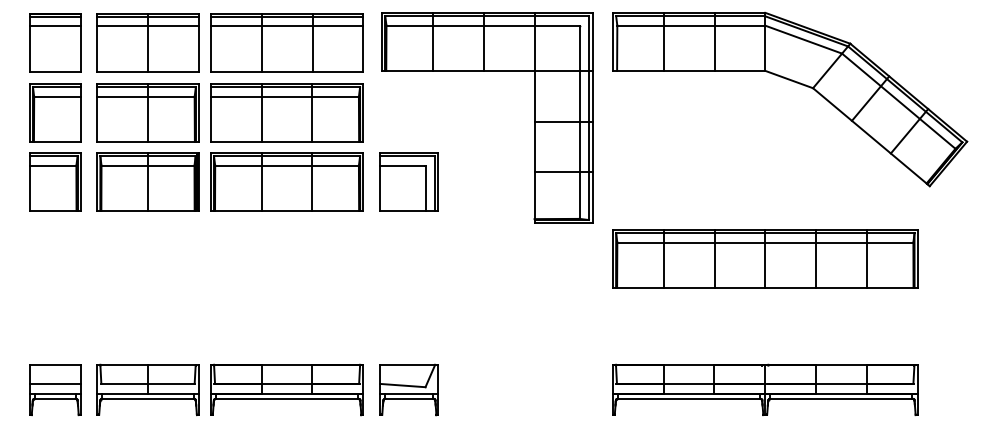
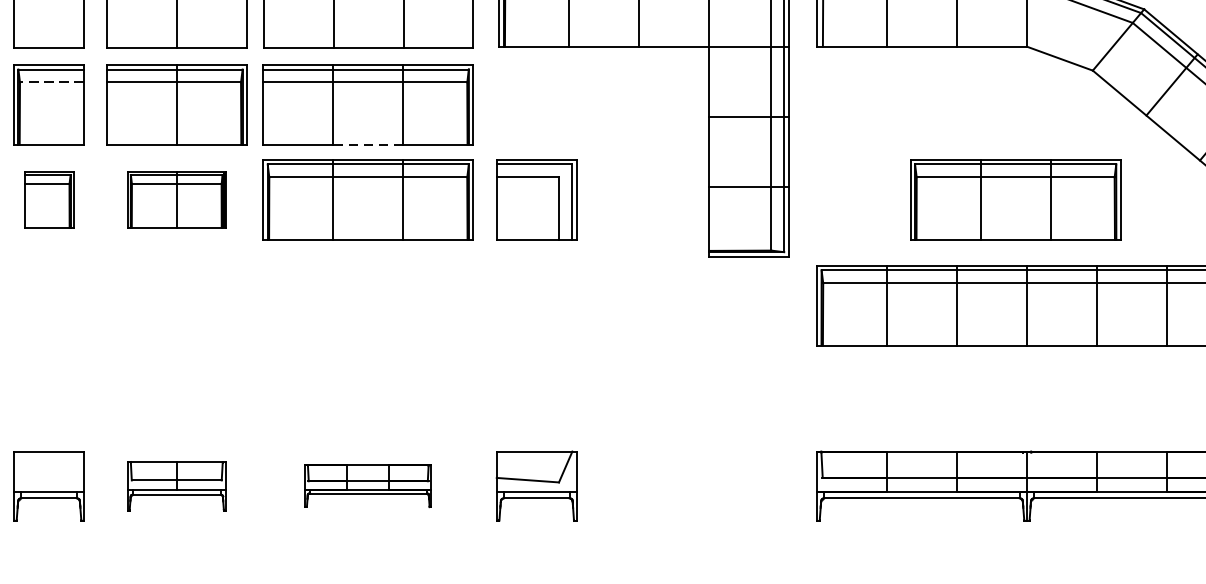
line: (56, 96) -> (50, 82), solid -> dashed
line: (287, 141) -> (368, 143), solid -> dashed
part: (55, 181) -> (49, 199), size x0.7
part: (147, 181) -> (176, 199), size x0.7
part: (756, 181) -> (1014, 199), added
line: (54, 383) -> (47, 477), removed
part: (147, 389) -> (176, 485), size x0.7
part: (286, 389) -> (367, 485), size x0.6

